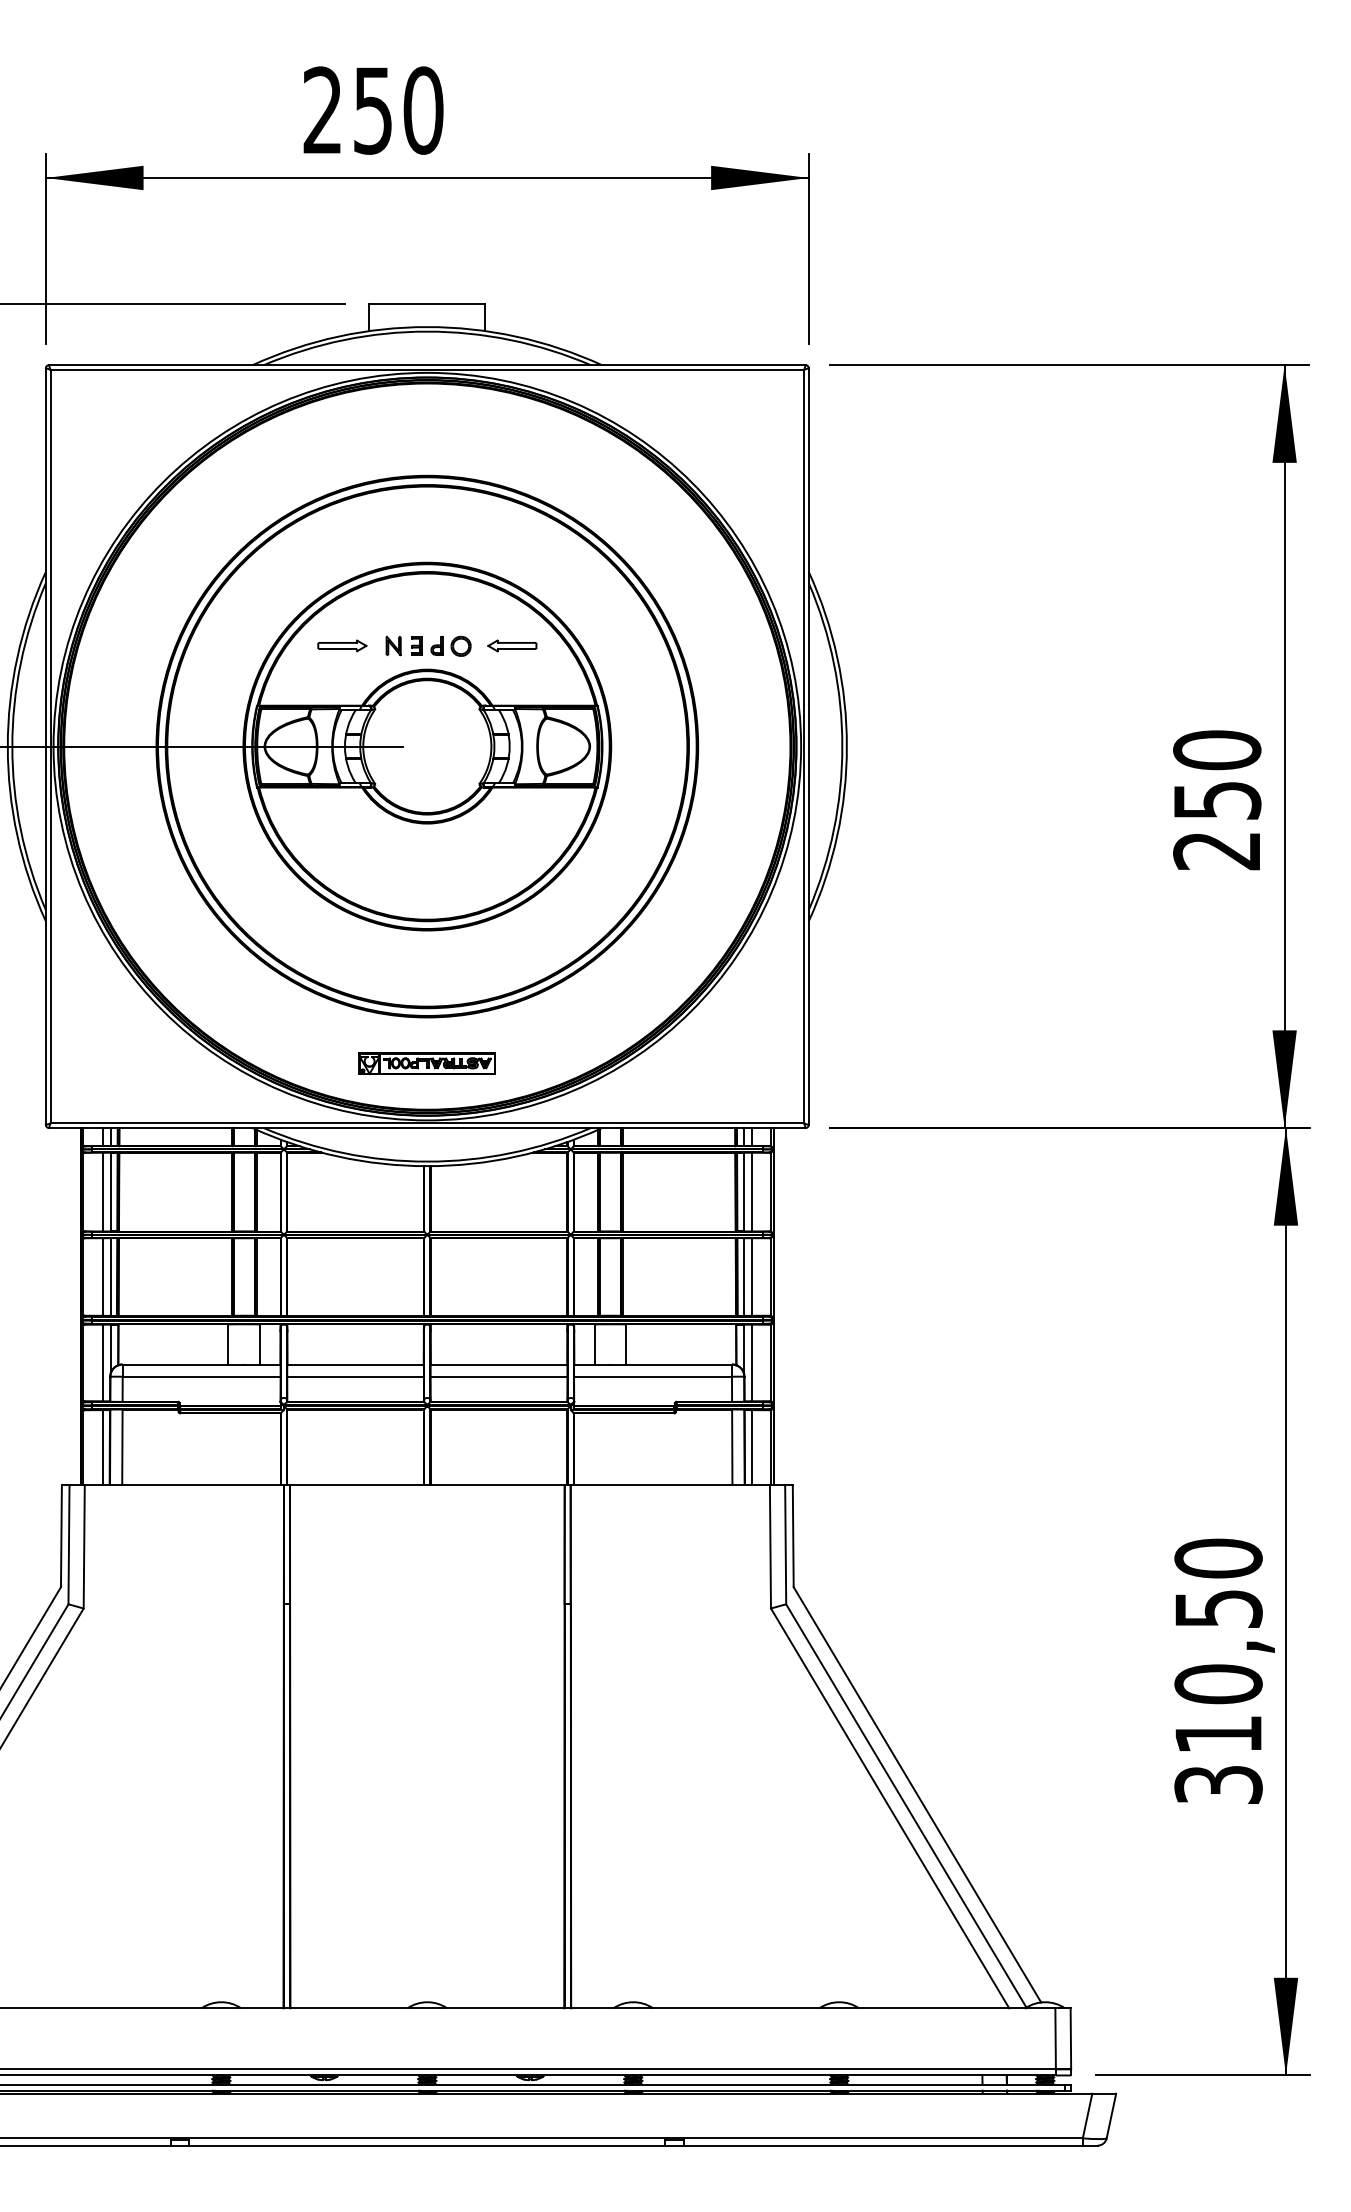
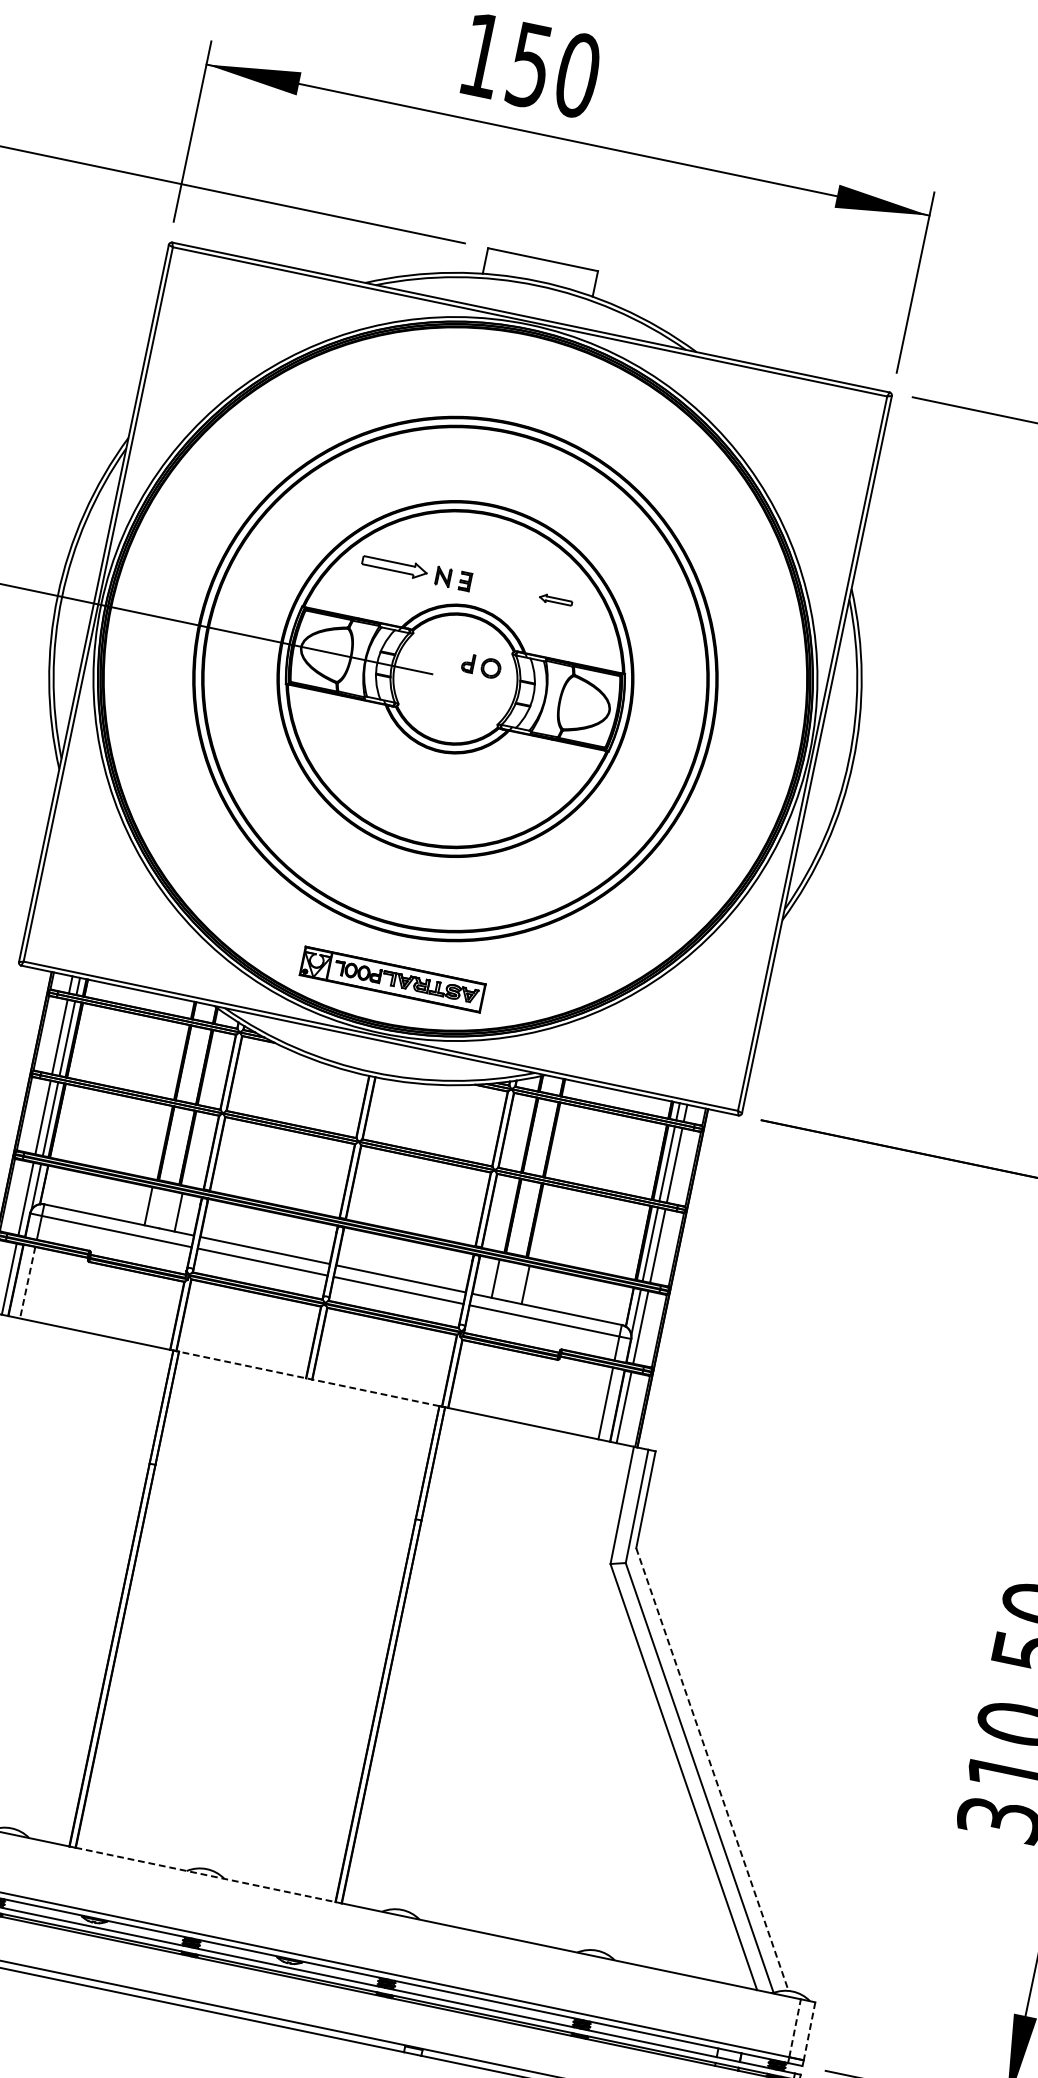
text: (321, 109) -> (481, 54), 250 -> 150
part: (342, 645) -> (395, 566), size x1.4
part: (450, 645) -> (481, 665), moved
part: (512, 645) -> (556, 600), size x0.7
part: (426, 1063) -> (391, 979), size x1.4
line: (122, 1447) -> (27, 1282), solid -> dashed
line: (426, 1485) -> (308, 1379), solid -> dashed
line: (917, 1794) -> (712, 1769), solid -> dashed
line: (427, 2008) -> (205, 1875), solid -> dashed
line: (1055, 2038) -> (795, 2027), solid -> dashed
line: (1070, 2038) -> (809, 2030), solid -> dashed

